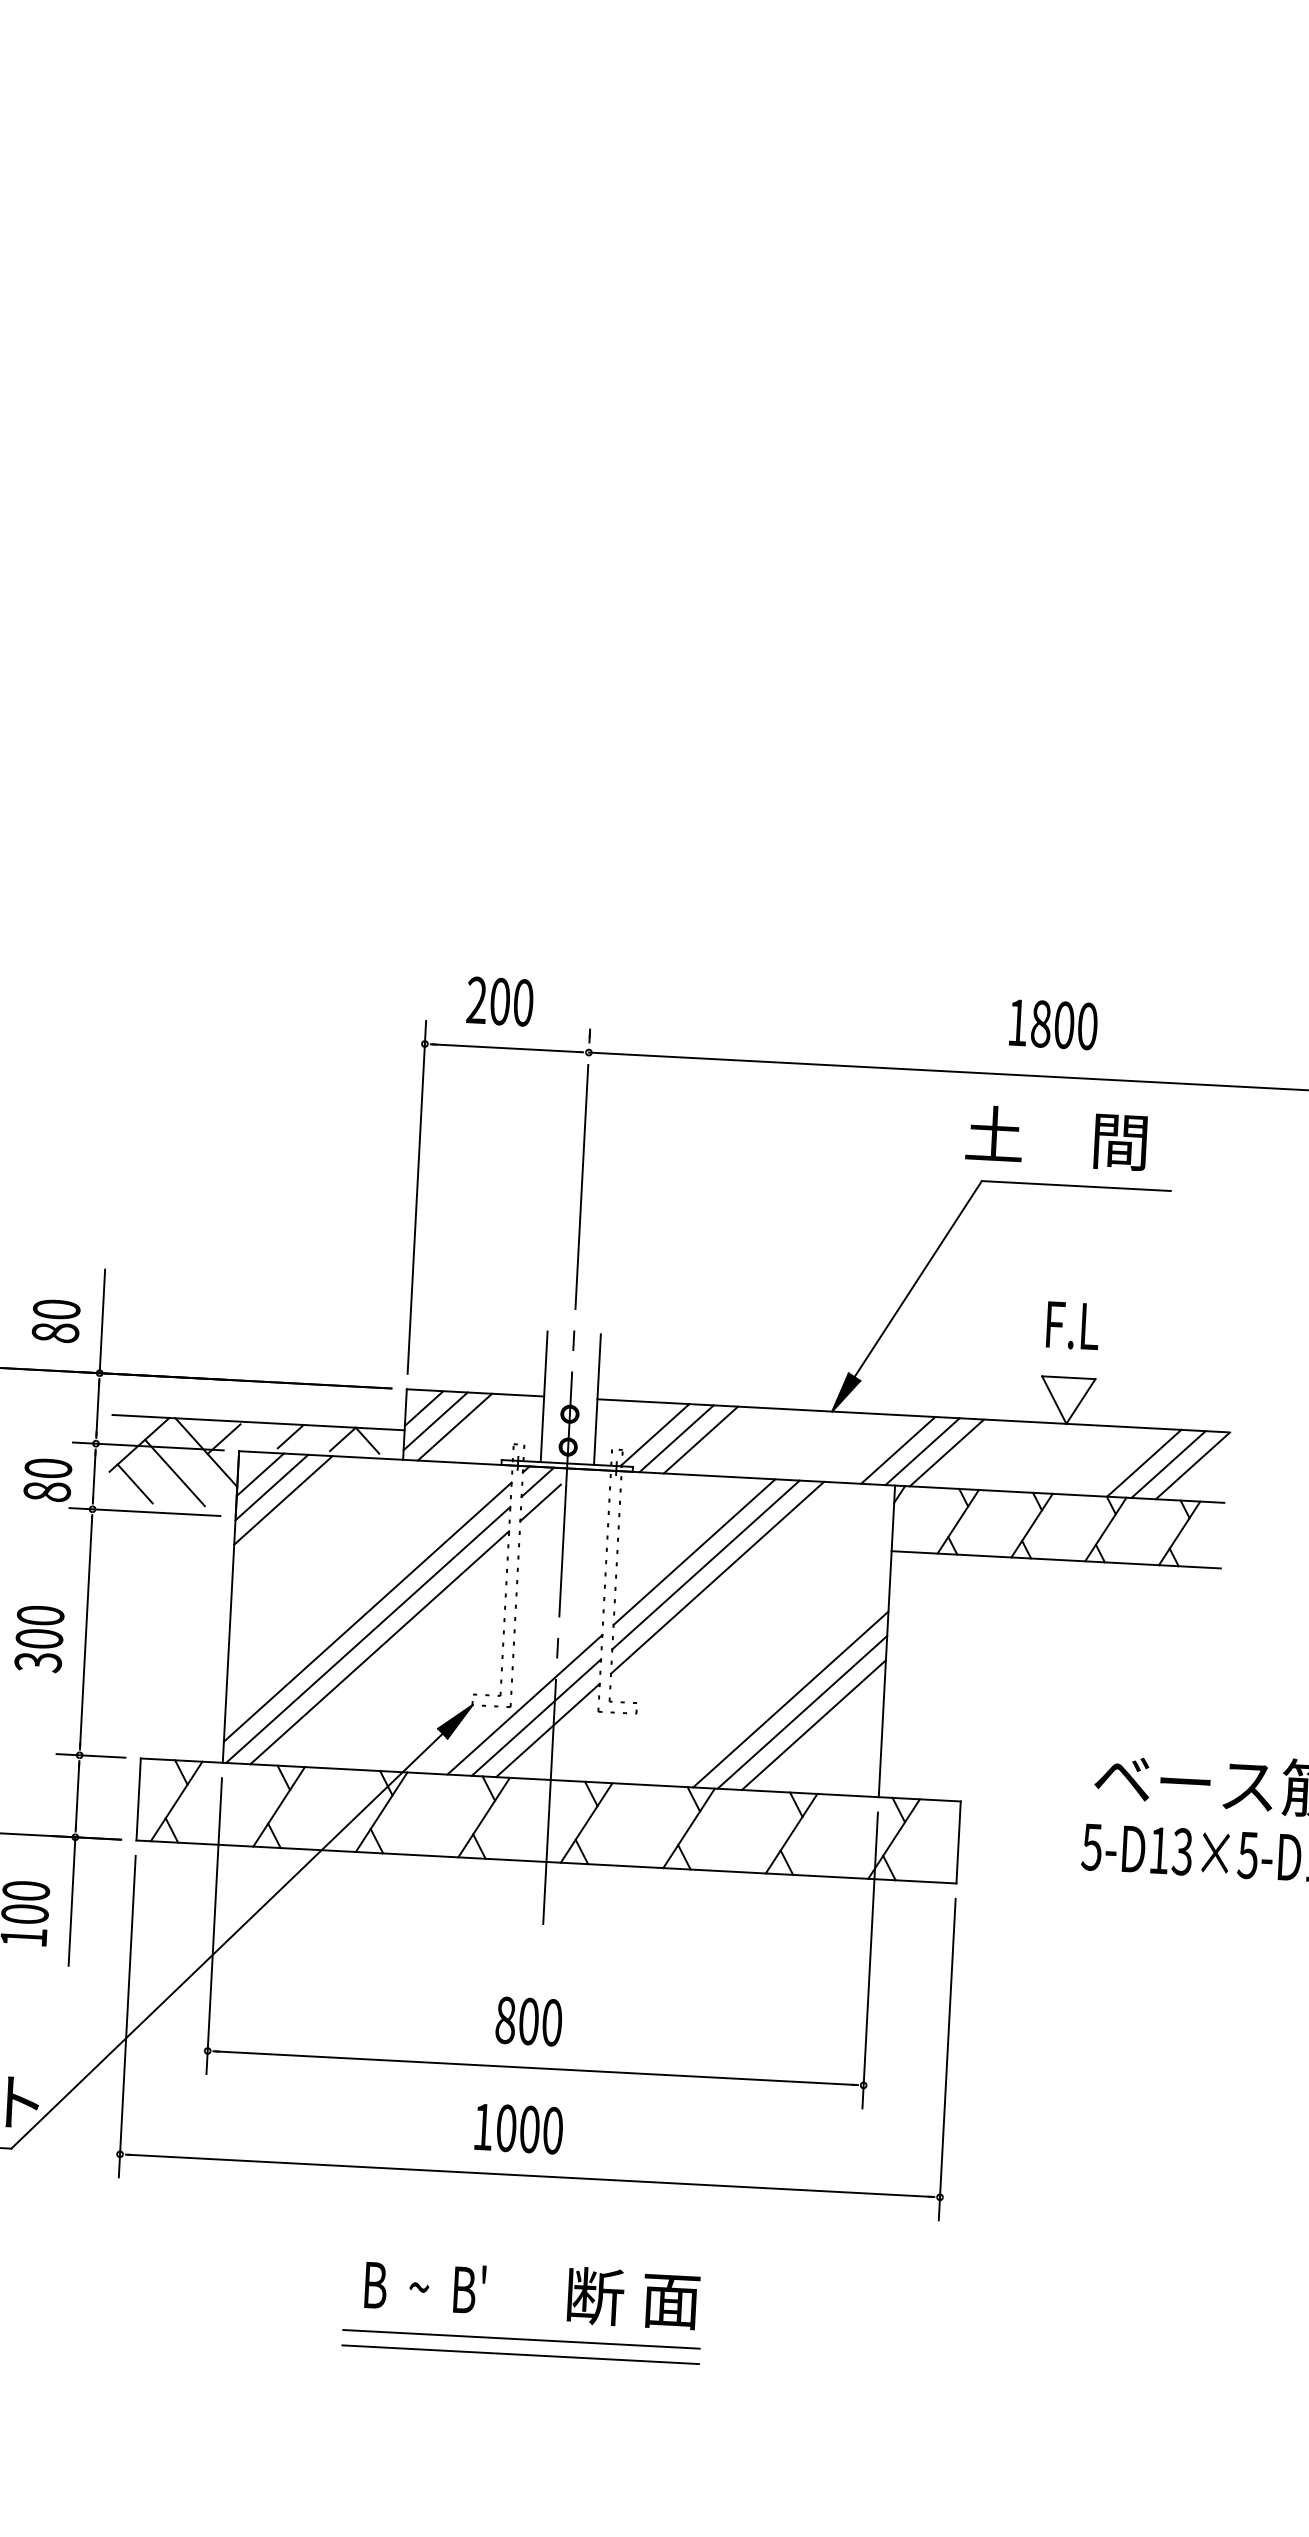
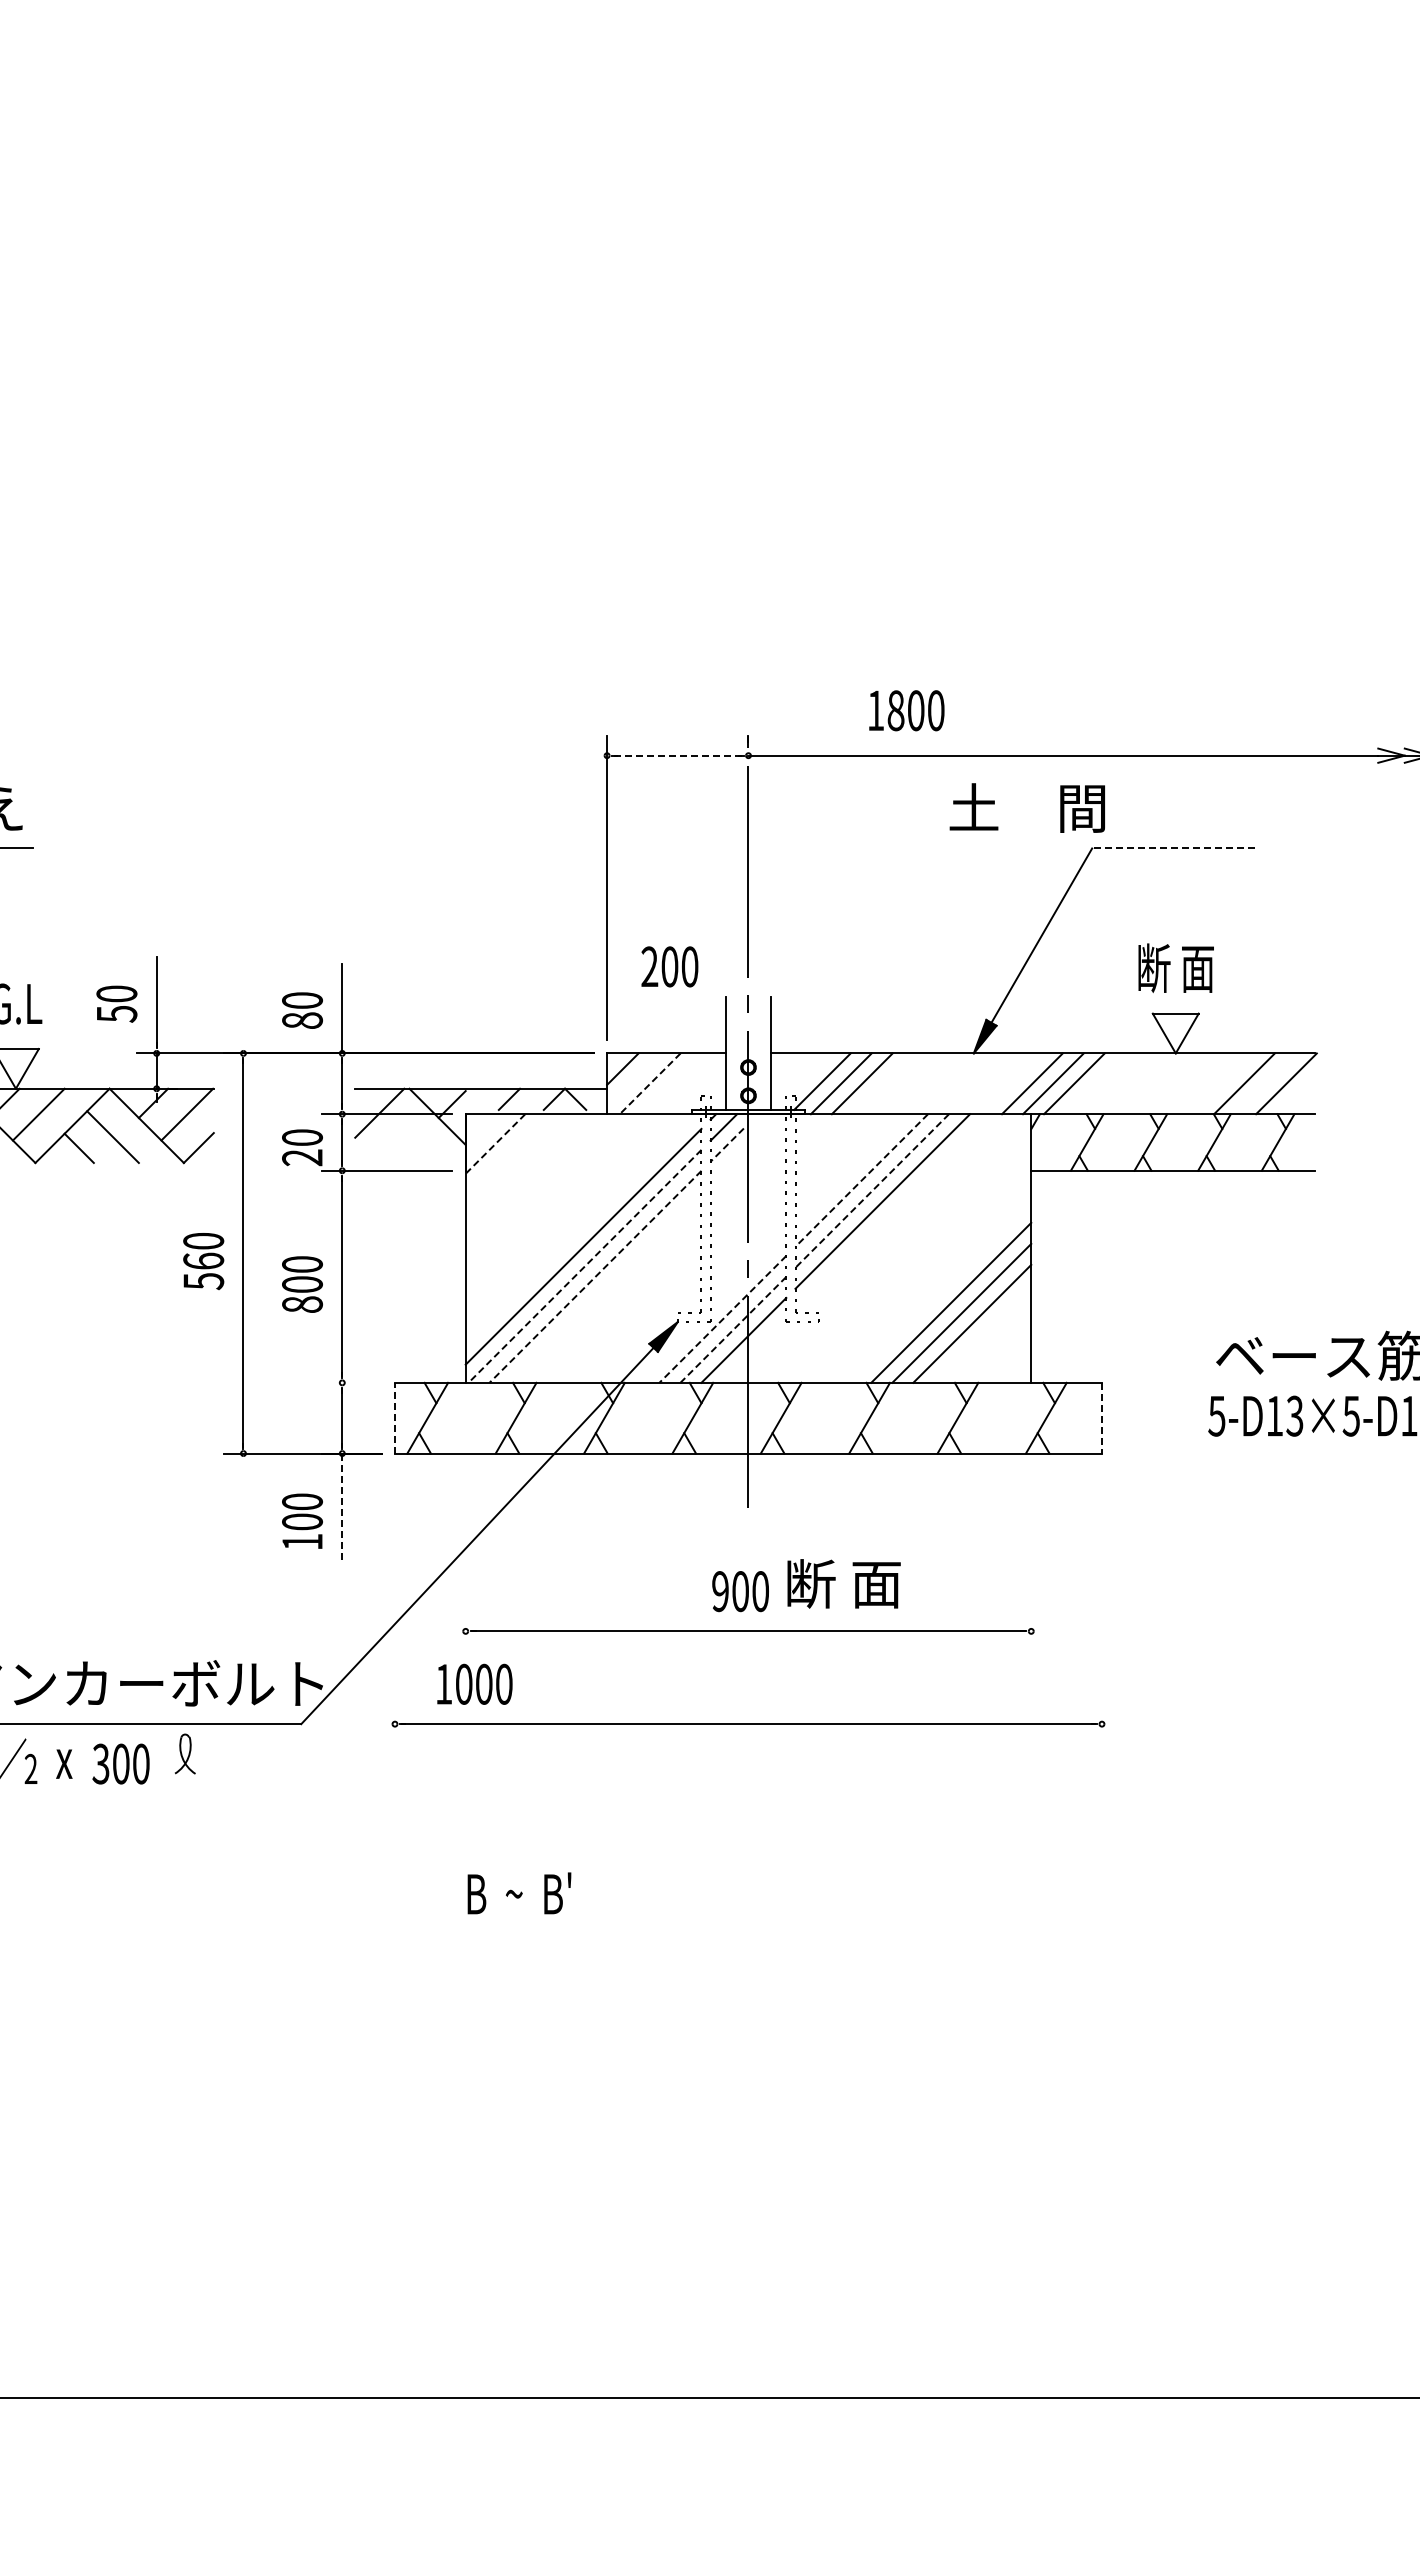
text: (499, 1001) -> (669, 966), moved
text: (1053, 1024) -> (906, 710), moved
line: (506, 1048) -> (677, 755), solid -> dashed
text: (1055, 1137) -> (1026, 807), moved
line: (1076, 1186) -> (1173, 848), solid -> dashed
text: (1071, 1325) -> (1175, 968), F.L -> 断 面
line: (435, 1421) -> (633, 1079), removed
line: (455, 1426) -> (650, 1083), solid -> dashed
line: (1168, 1464) -> (1265, 1083), removed
line: (174, 1472) -> (411, 1135), removed
line: (259, 1474) -> (484, 1133), removed
line: (134, 1484) -> (377, 1147), removed
line: (271, 1488) -> (495, 1144), solid -> dashed
text: (47, 1491) -> (302, 1157), 80 -> 20
line: (282, 1500) -> (505, 1154), removed
line: (539, 1503) -> (726, 1145), solid -> dashed
line: (694, 1552) -> (861, 1180), solid -> dashed
line: (706, 1564) -> (872, 1190), solid -> dashed
line: (368, 1635) -> (585, 1266), solid -> dashed
line: (379, 1647) -> (595, 1276), solid -> dashed
text: (38, 1661) -> (302, 1304), 300 -> 800
line: (524, 1704) -> (722, 1319), solid -> dashed
line: (536, 1717) -> (733, 1329), solid -> dashed
line: (90, 1755) -> (351, 1382), removed
line: (139, 1798) -> (395, 1417), solid -> dashed
line: (958, 1842) -> (1101, 1418), solid -> dashed
line: (72, 1902) -> (342, 1509), solid -> dashed
line: (214, 1925) -> (465, 1523), removed
line: (870, 1960) -> (1031, 1523), removed
line: (127, 2016) -> (395, 1605), removed
text: (505, 2020) -> (720, 1591), 800 -> 900
line: (946, 2059) -> (1101, 1605), removed
text: (518, 2127) -> (474, 1683), moved
text: (425, 2287) -> (519, 1893), moved
text: (632, 2297) -> (843, 1583), moved
line: (521, 2338) -> (748, 1864), removed
line: (520, 2354) -> (748, 1878), removed

